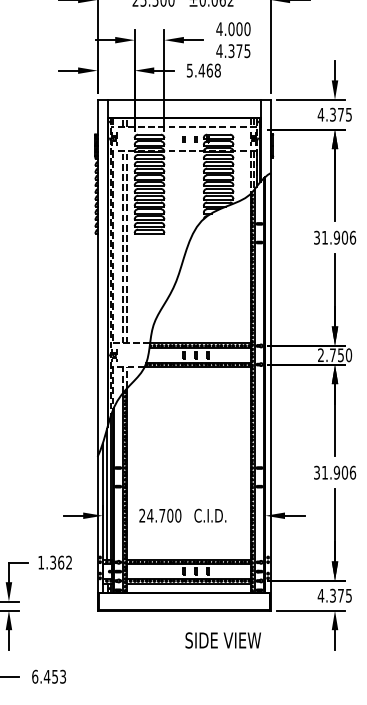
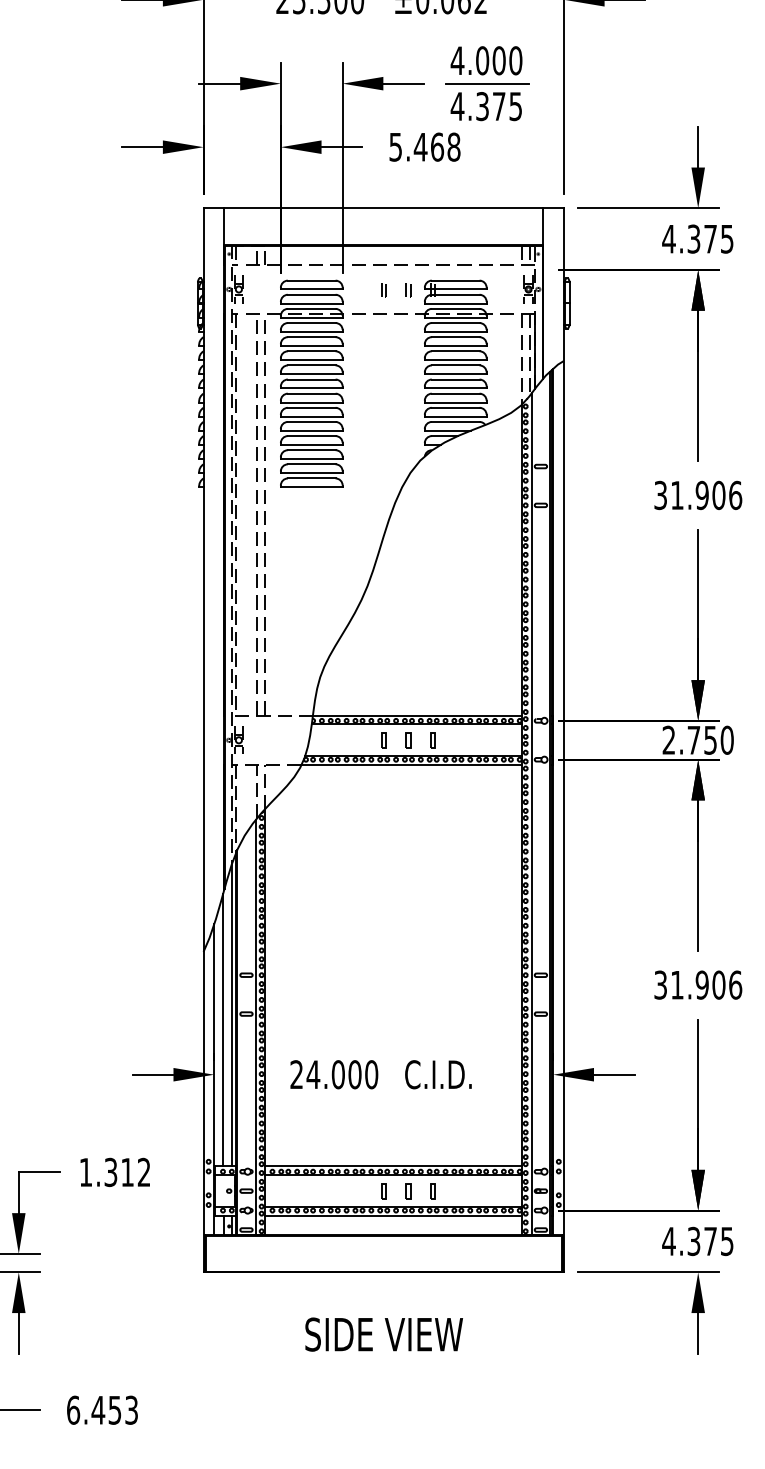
line: (233, 40) -> (486, 84), added
text: (162, 515) -> (338, 1074), 24.700 -> 24.000
text: (61, 562) -> (128, 1172), 1.362 -> 1.312
text: (222, 640) -> (382, 1334), moved

